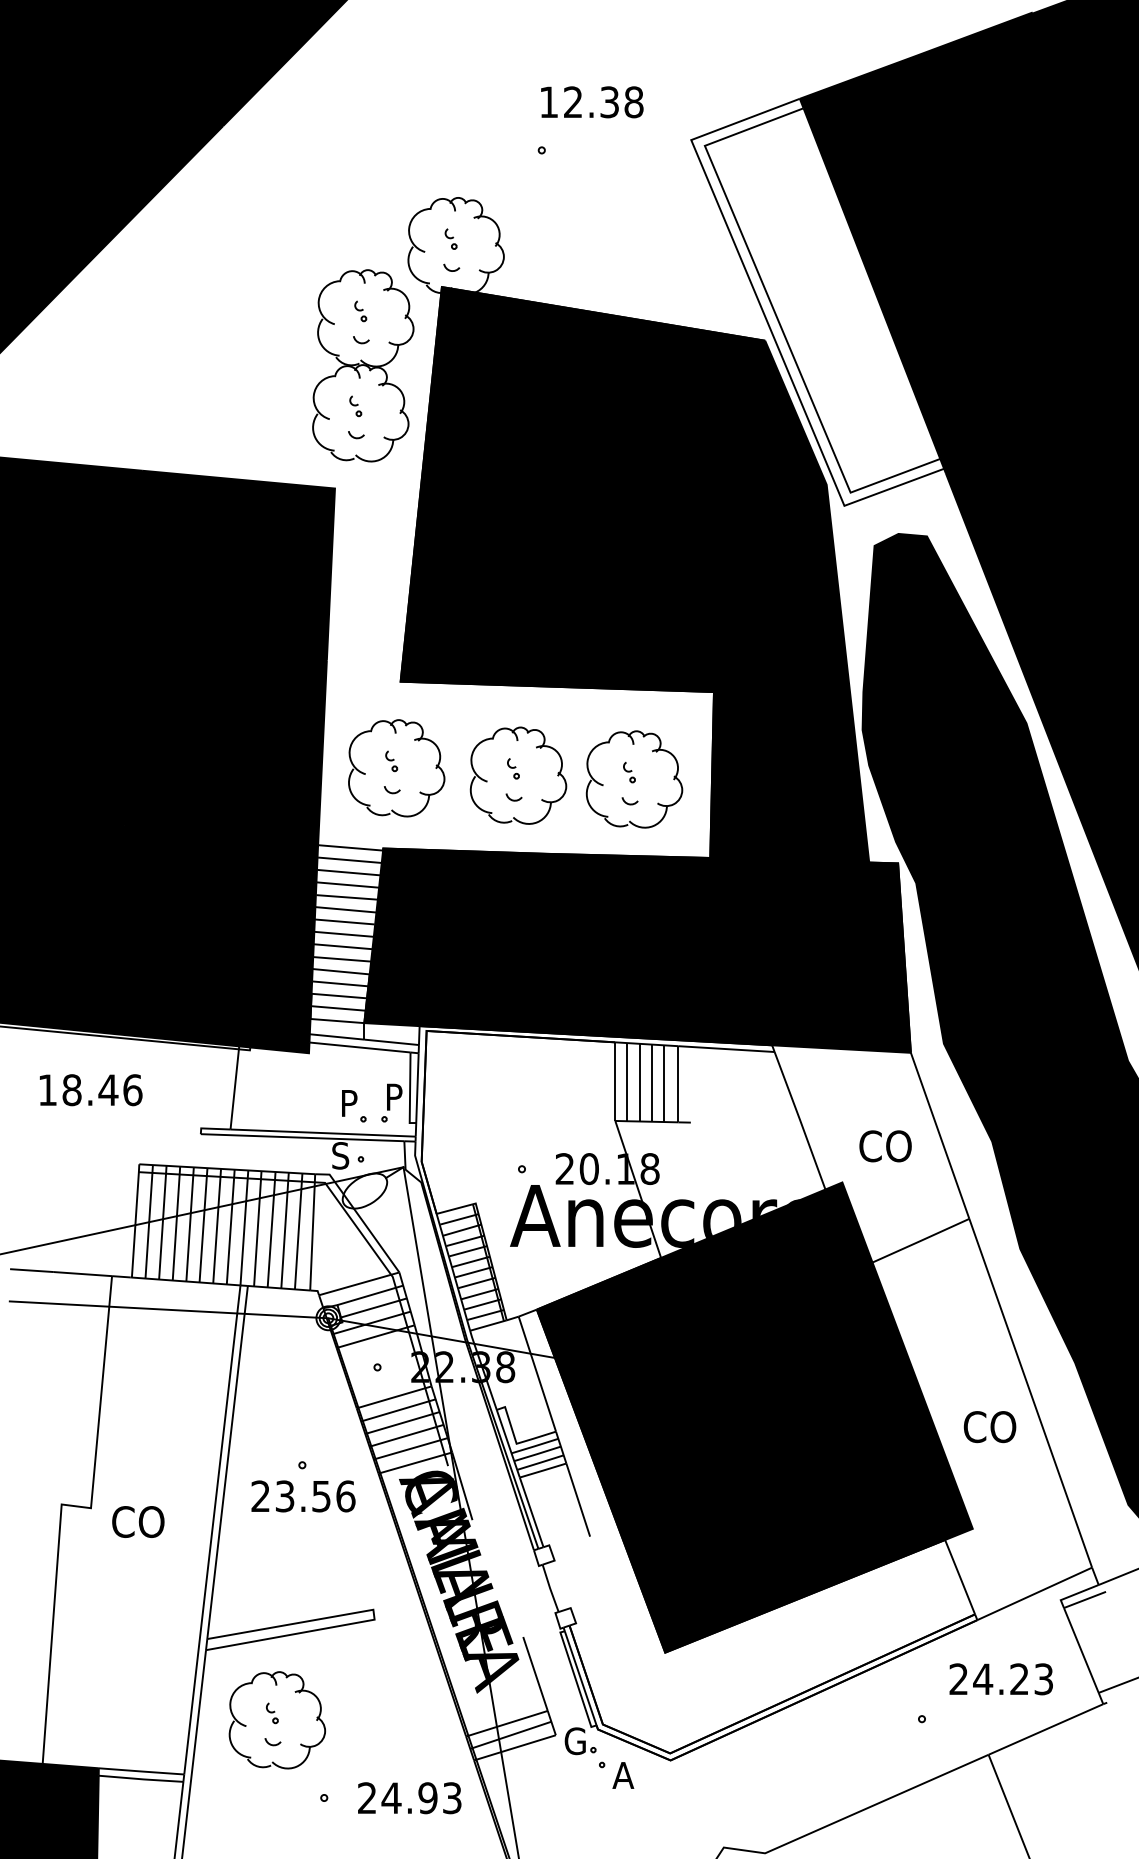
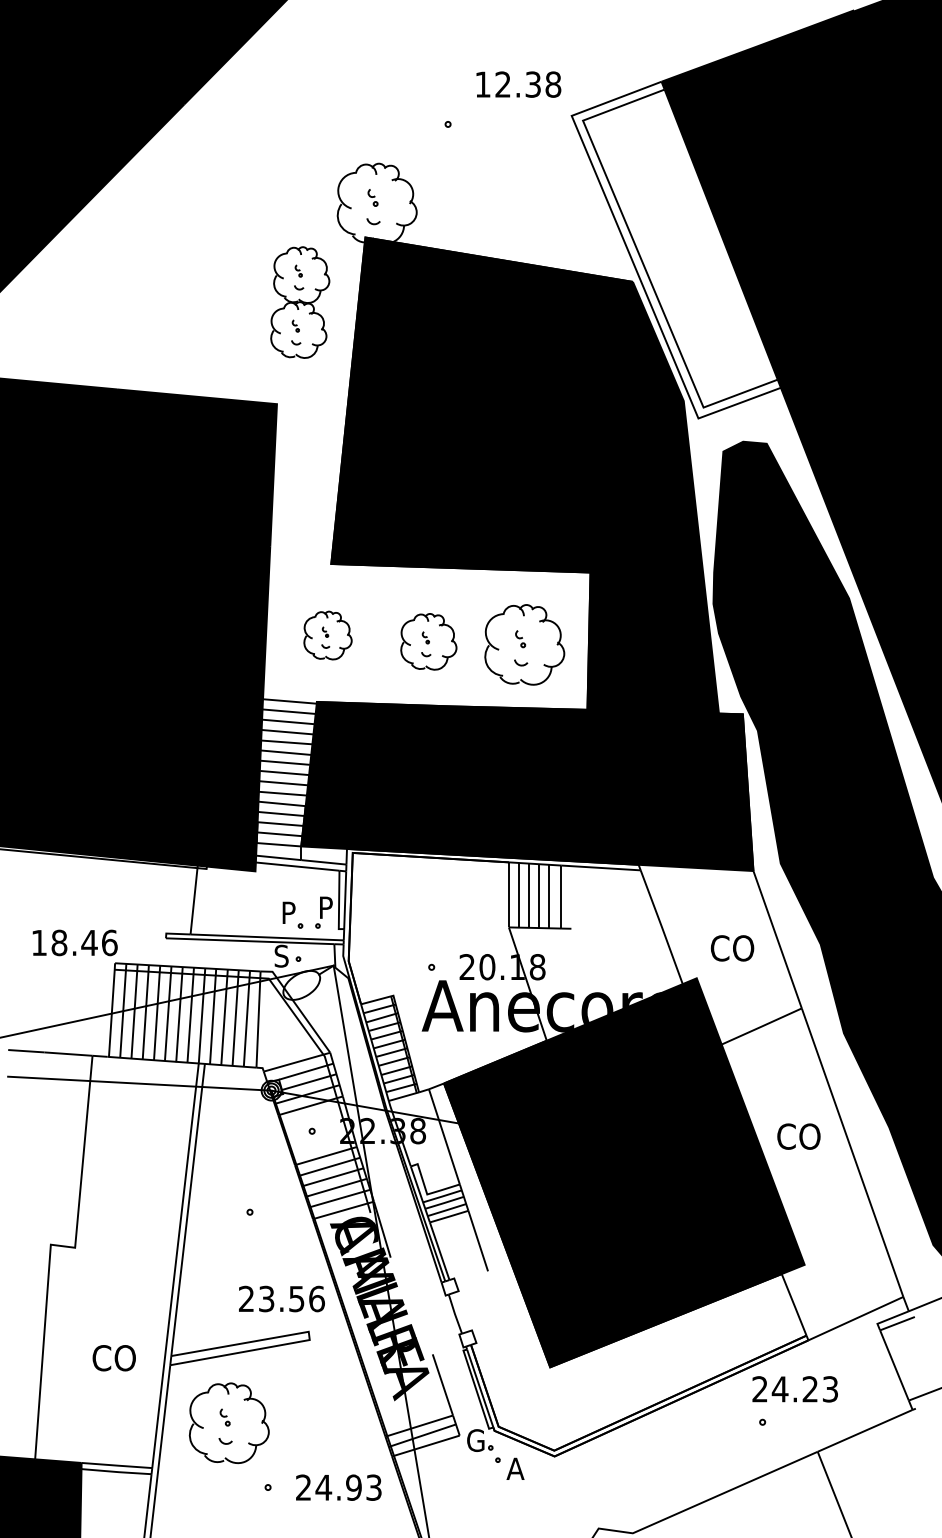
text: (591, 102) -> (518, 84), moved
part: (362, 365) -> (299, 302), size x0.7
part: (396, 768) -> (327, 635), size x0.6
part: (518, 775) -> (428, 641), size x0.7
text: (90, 1089) -> (74, 942), moved
text: (989, 1426) -> (798, 1136), moved
text: (302, 1495) -> (281, 1298), moved
text: (137, 1522) -> (113, 1358), moved
text: (1000, 1679) -> (794, 1389), moved

